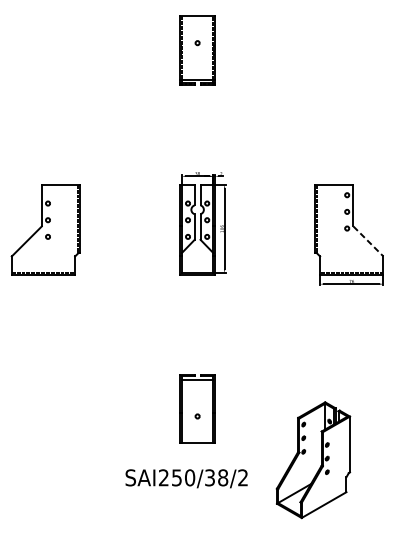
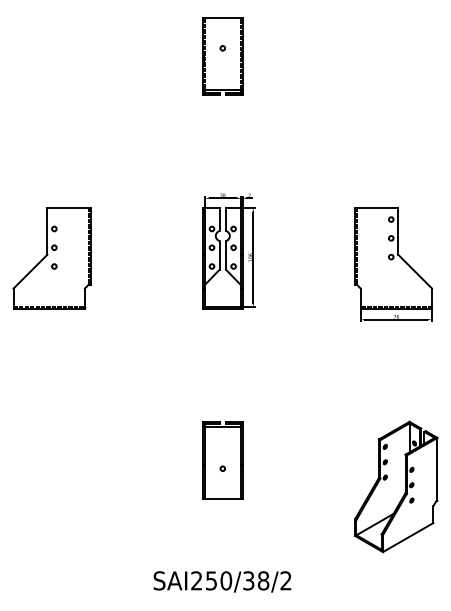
line: (368, 241) -> (415, 271), dashed -> solid
part: (313, 459) -> (396, 486), moved
text: (186, 478) -> (222, 581), moved

